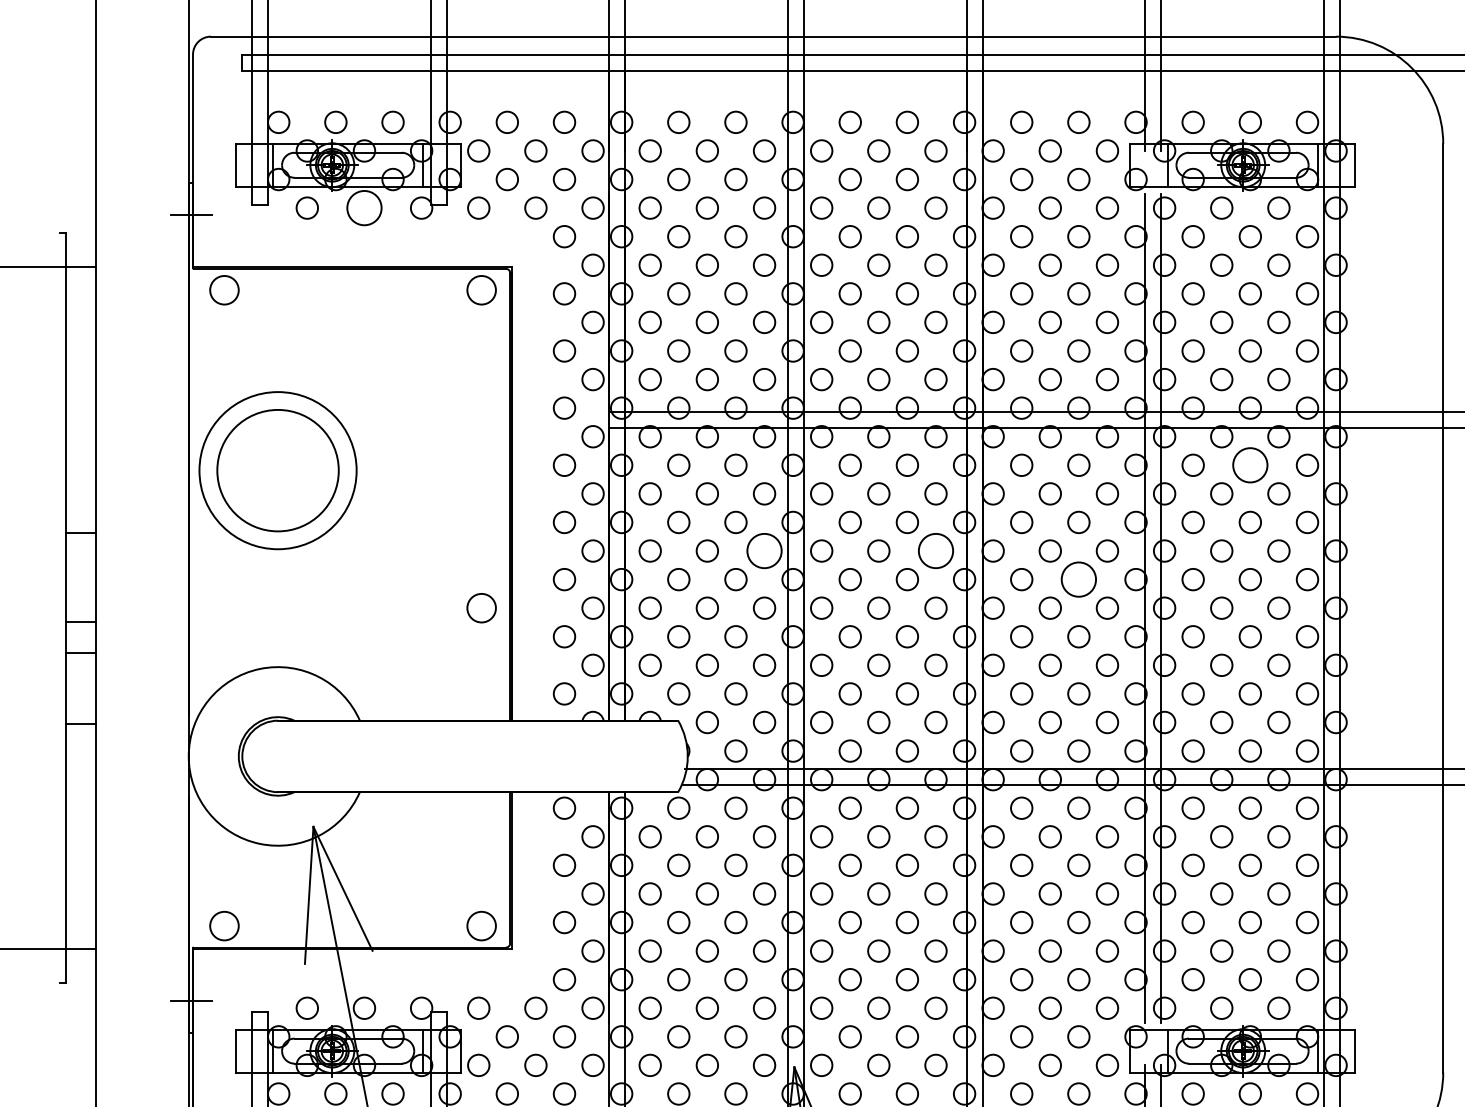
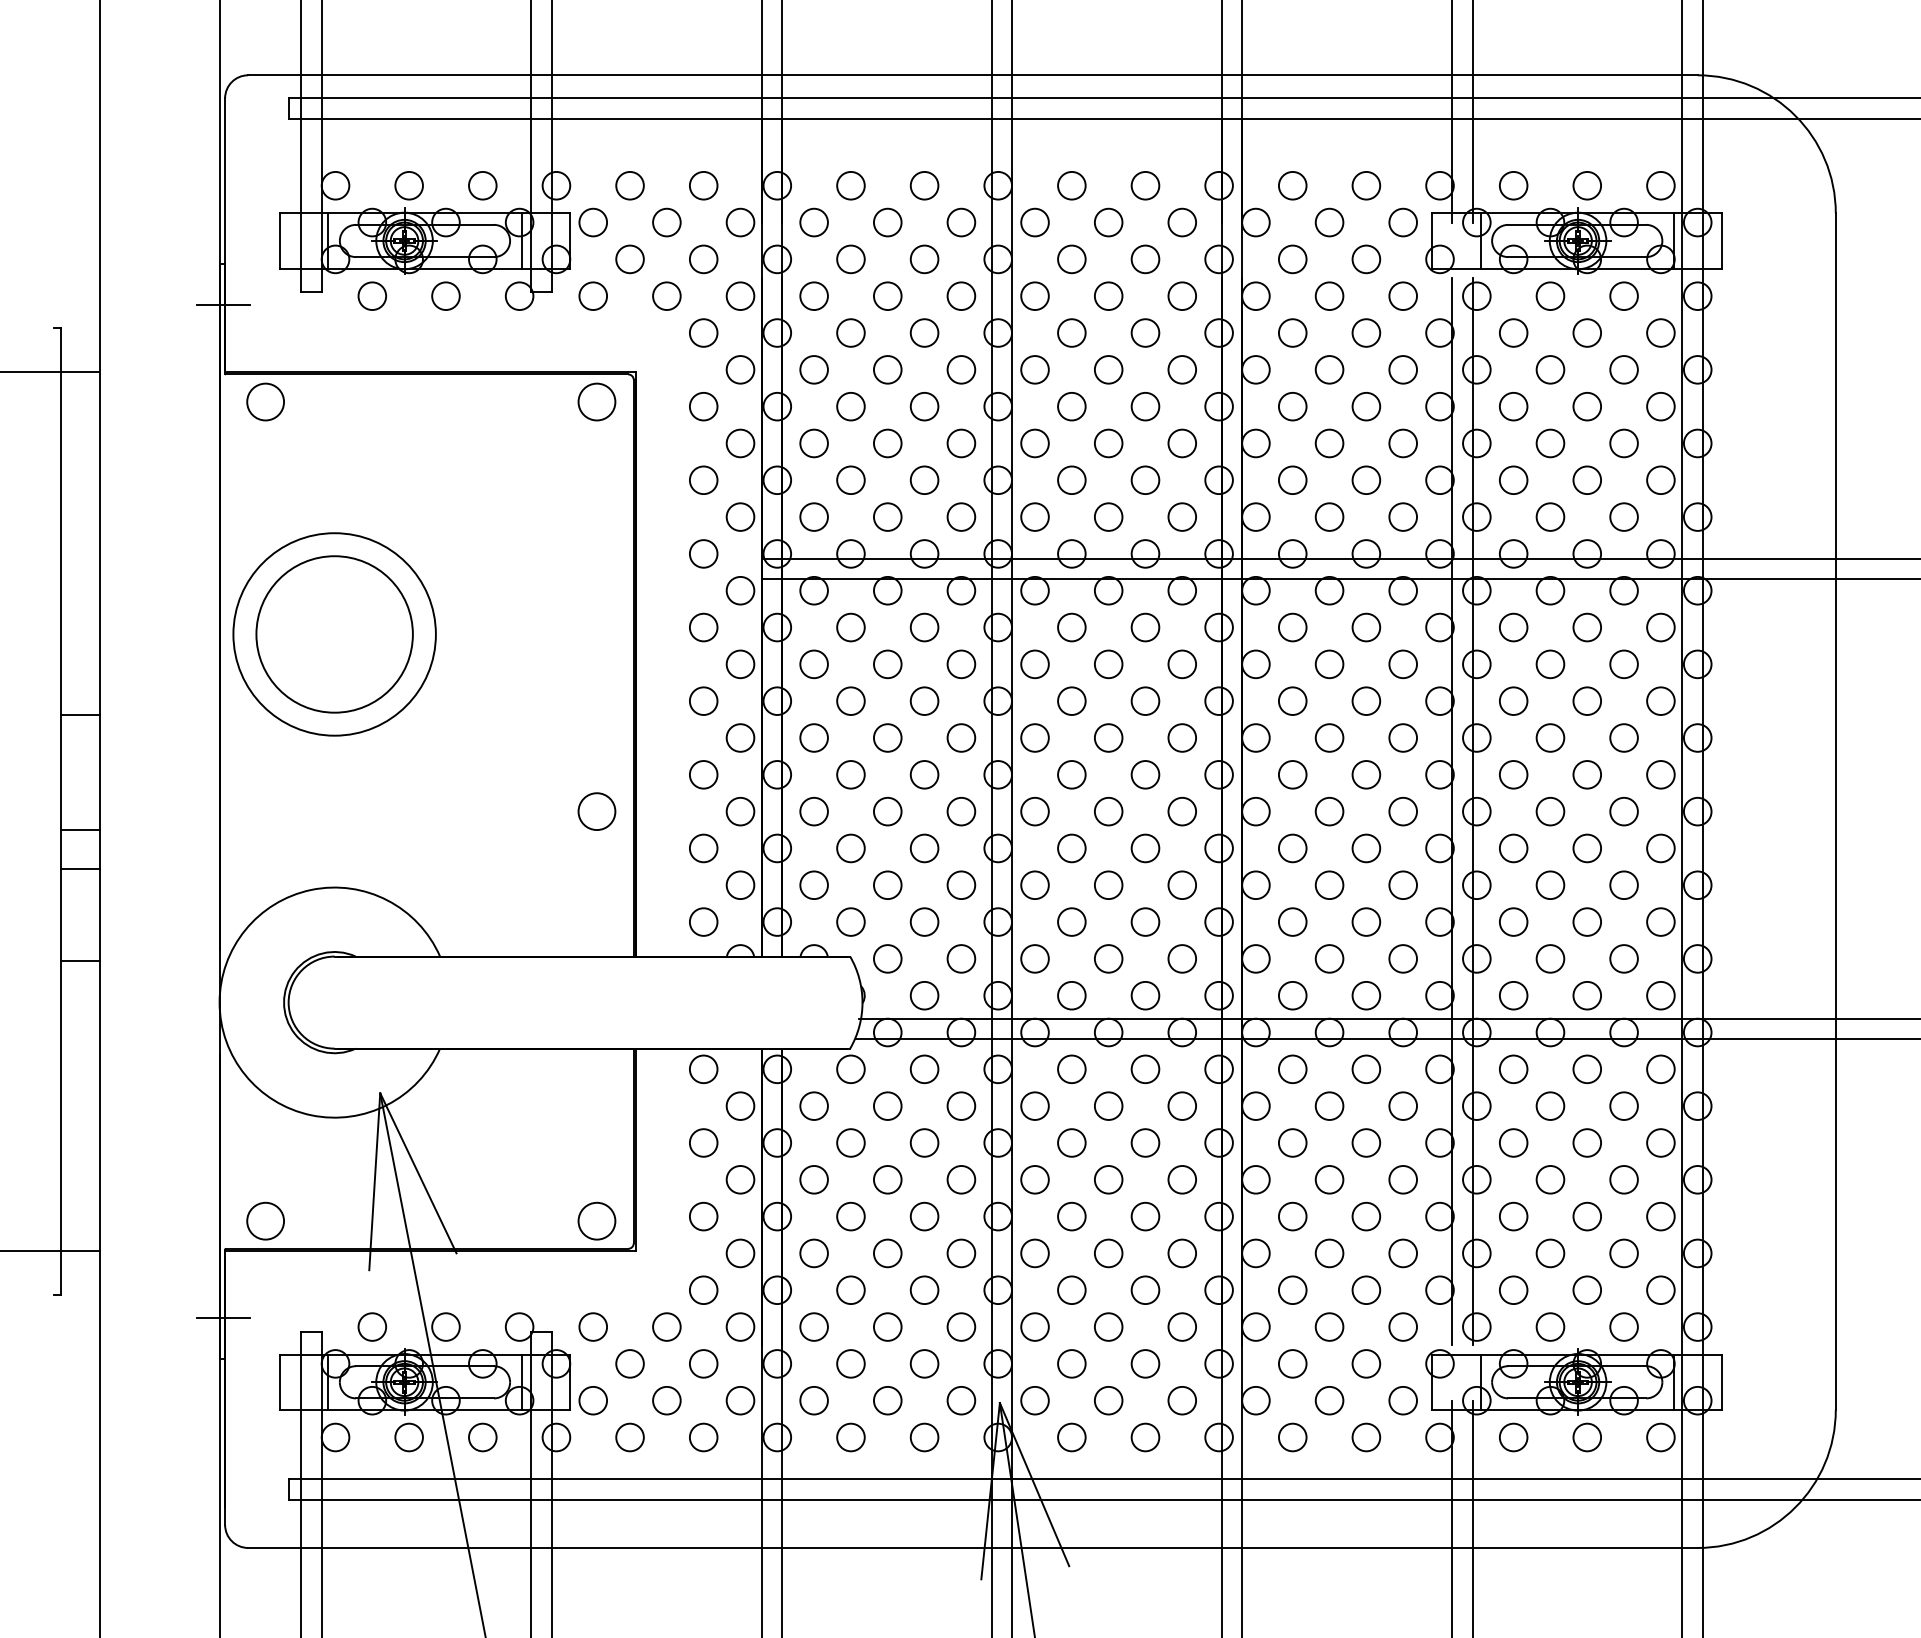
circle: (364, 208) -> (445, 296), size x0.62
circle: (1250, 465) -> (1587, 627), size x0.62
circle: (764, 550) -> (961, 737), size x0.62
circle: (936, 550) -> (1182, 737), size x0.62
circle: (1078, 579) -> (1366, 774), size x0.62

